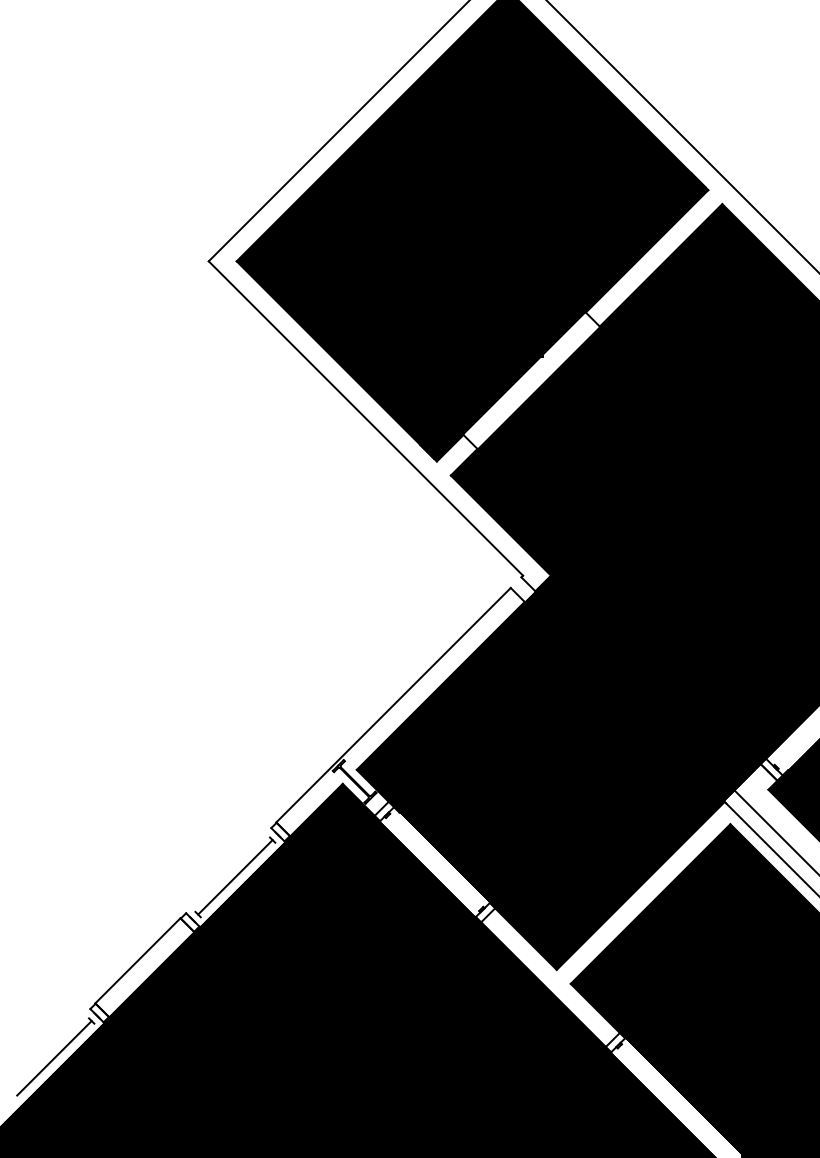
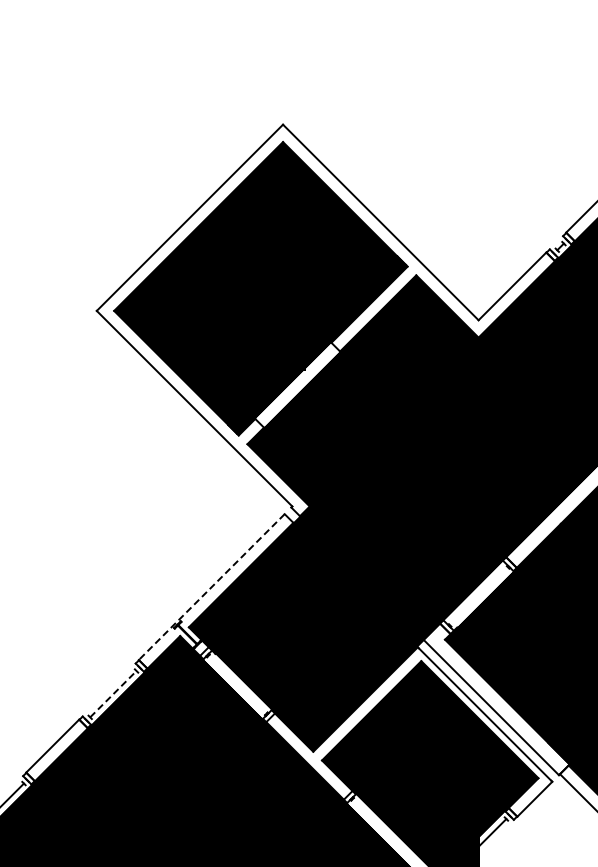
line: (393, 705) -> (211, 587), solid -> dashed
line: (235, 877) -> (113, 694), solid -> dashed

